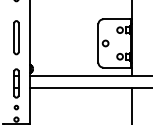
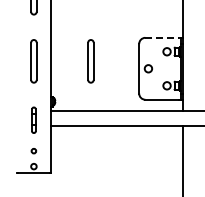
line: (116, 19) -> (162, 37), solid -> dashed
part: (60, 37) -> (90, 61), added
part: (16, 83) -> (33, 120), size x0.7

